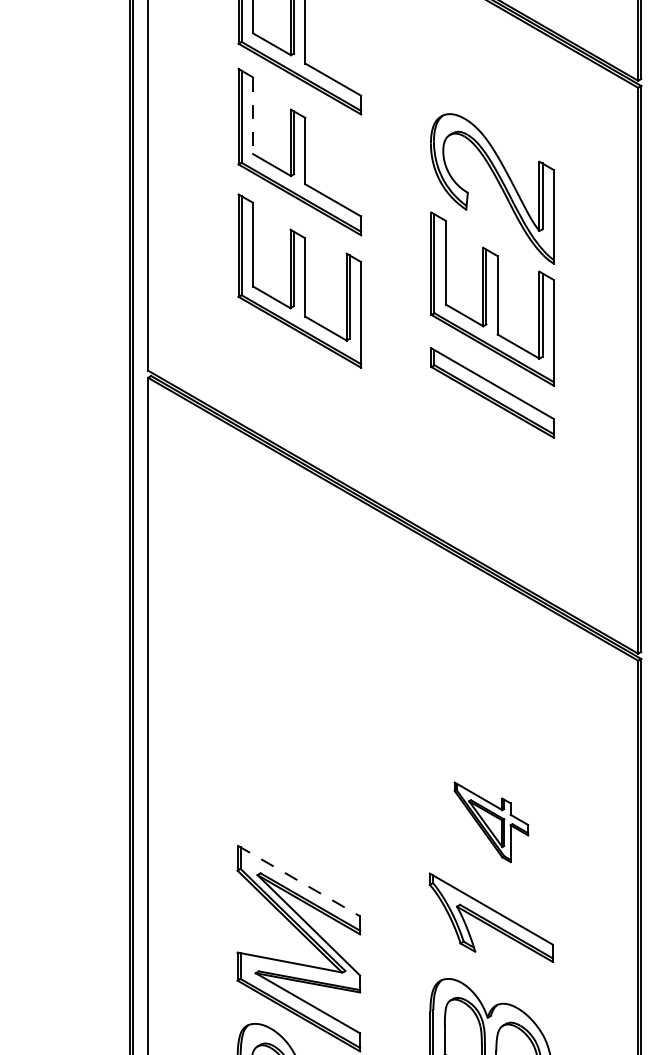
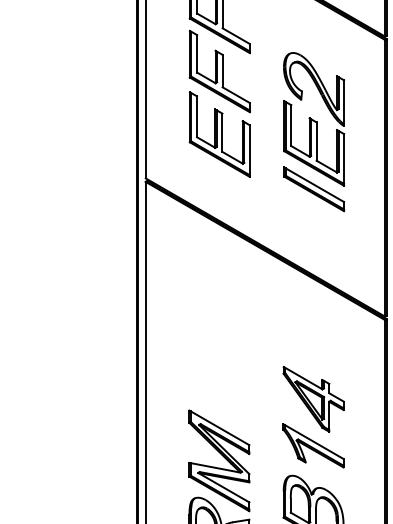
line: (254, 115) -> (197, 53), dashed -> solid
part: (491, 820) -> (313, 398), size x1.67
line: (299, 880) -> (219, 427), dashed -> solid

